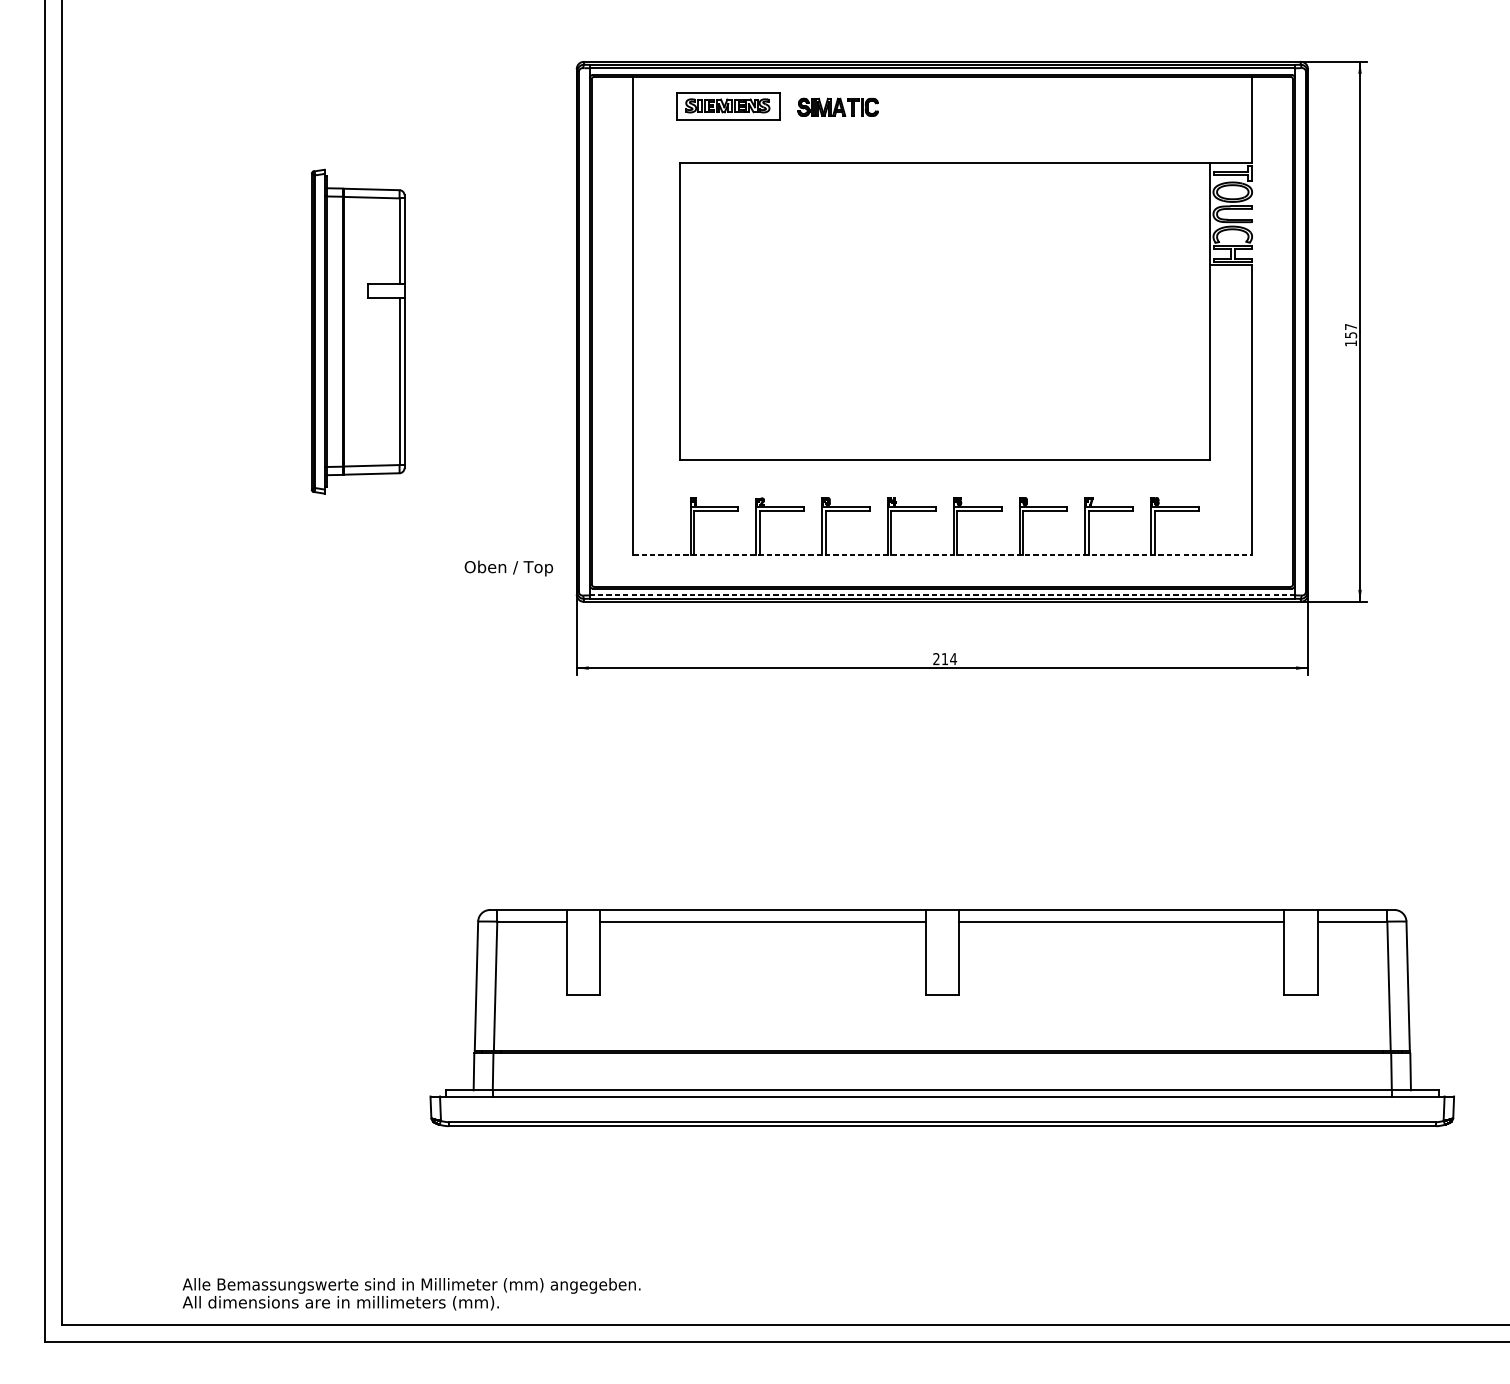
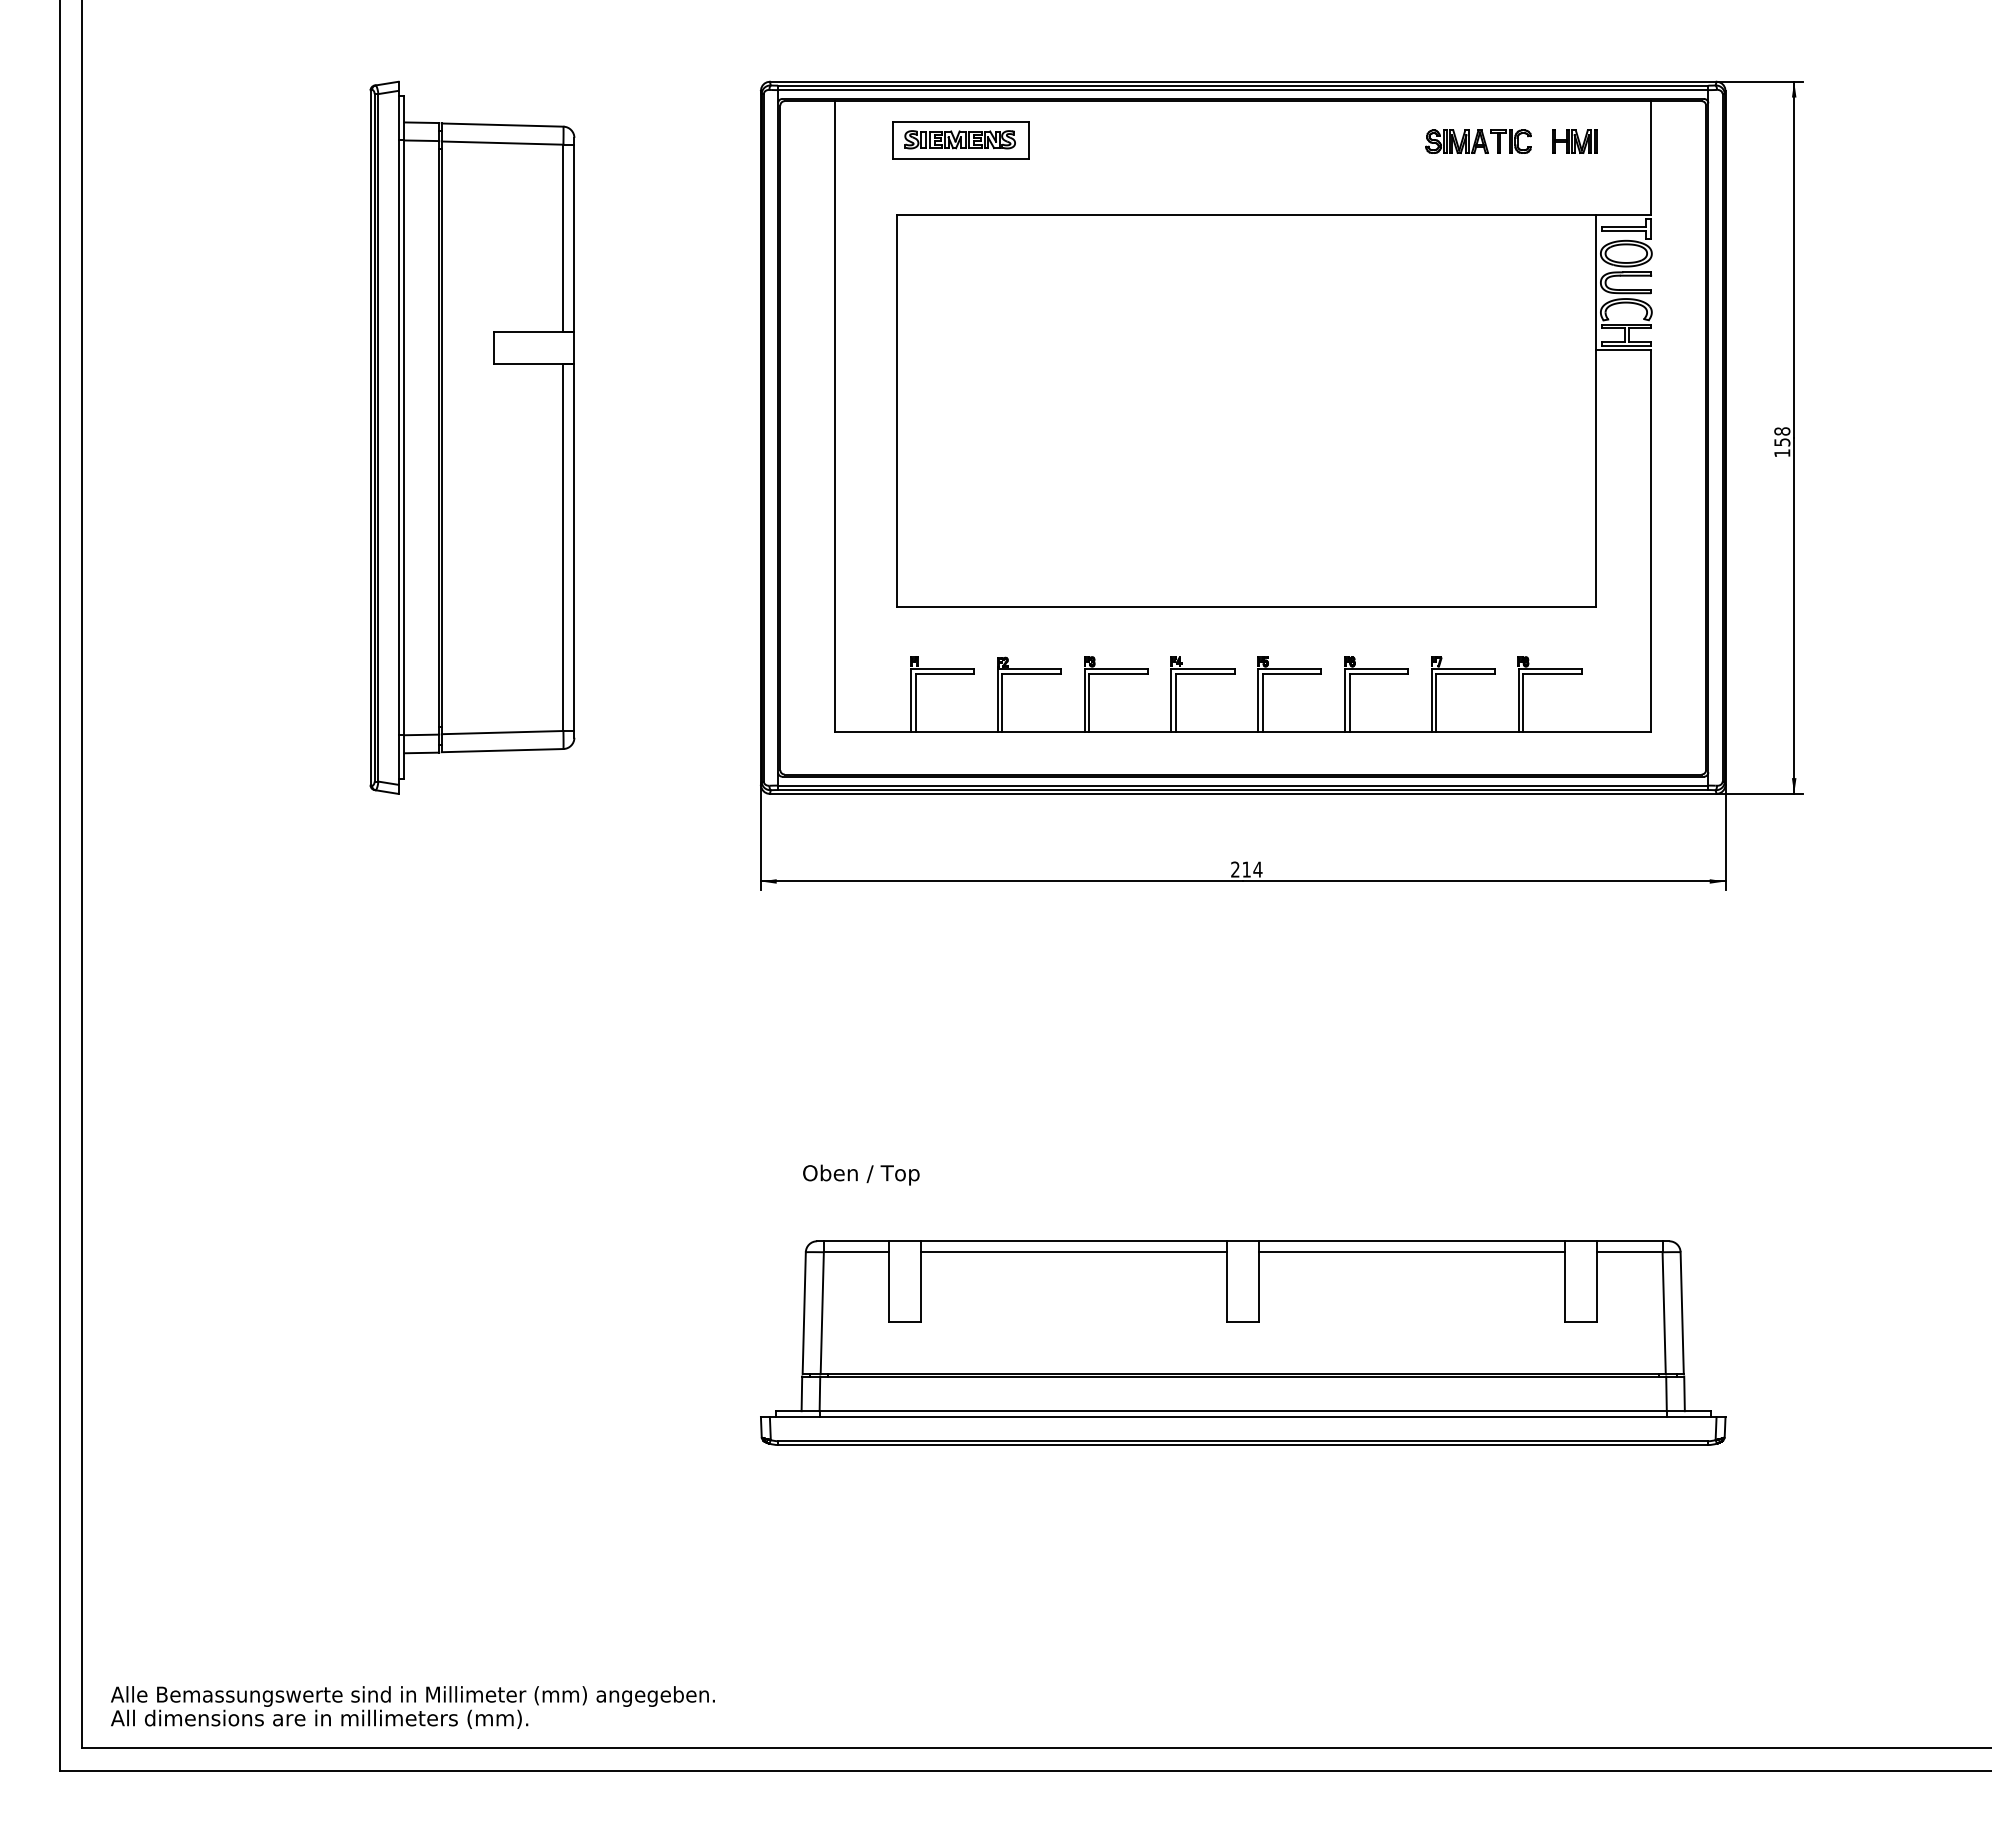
part: (838, 107) -> (1478, 141), moved
part: (1193, 107) -> (1574, 141), added
text: (1351, 327) -> (1782, 431), 157 -> 158
part: (358, 331) -> (472, 437), size x1.67
line: (942, 555) -> (1243, 732), dashed -> solid
text: (509, 568) -> (861, 1174), moved
line: (942, 595) -> (1243, 785), dashed -> solid
part: (942, 1017) -> (1243, 1342), size x0.71
text: (411, 1294) -> (412, 1707), moved

